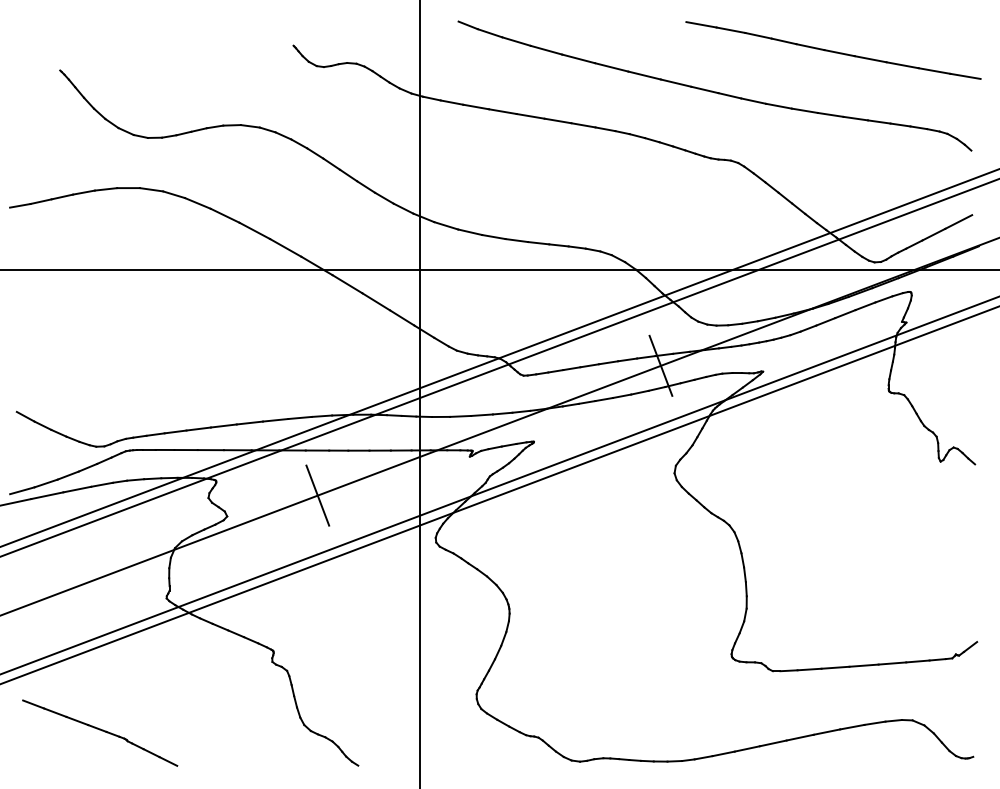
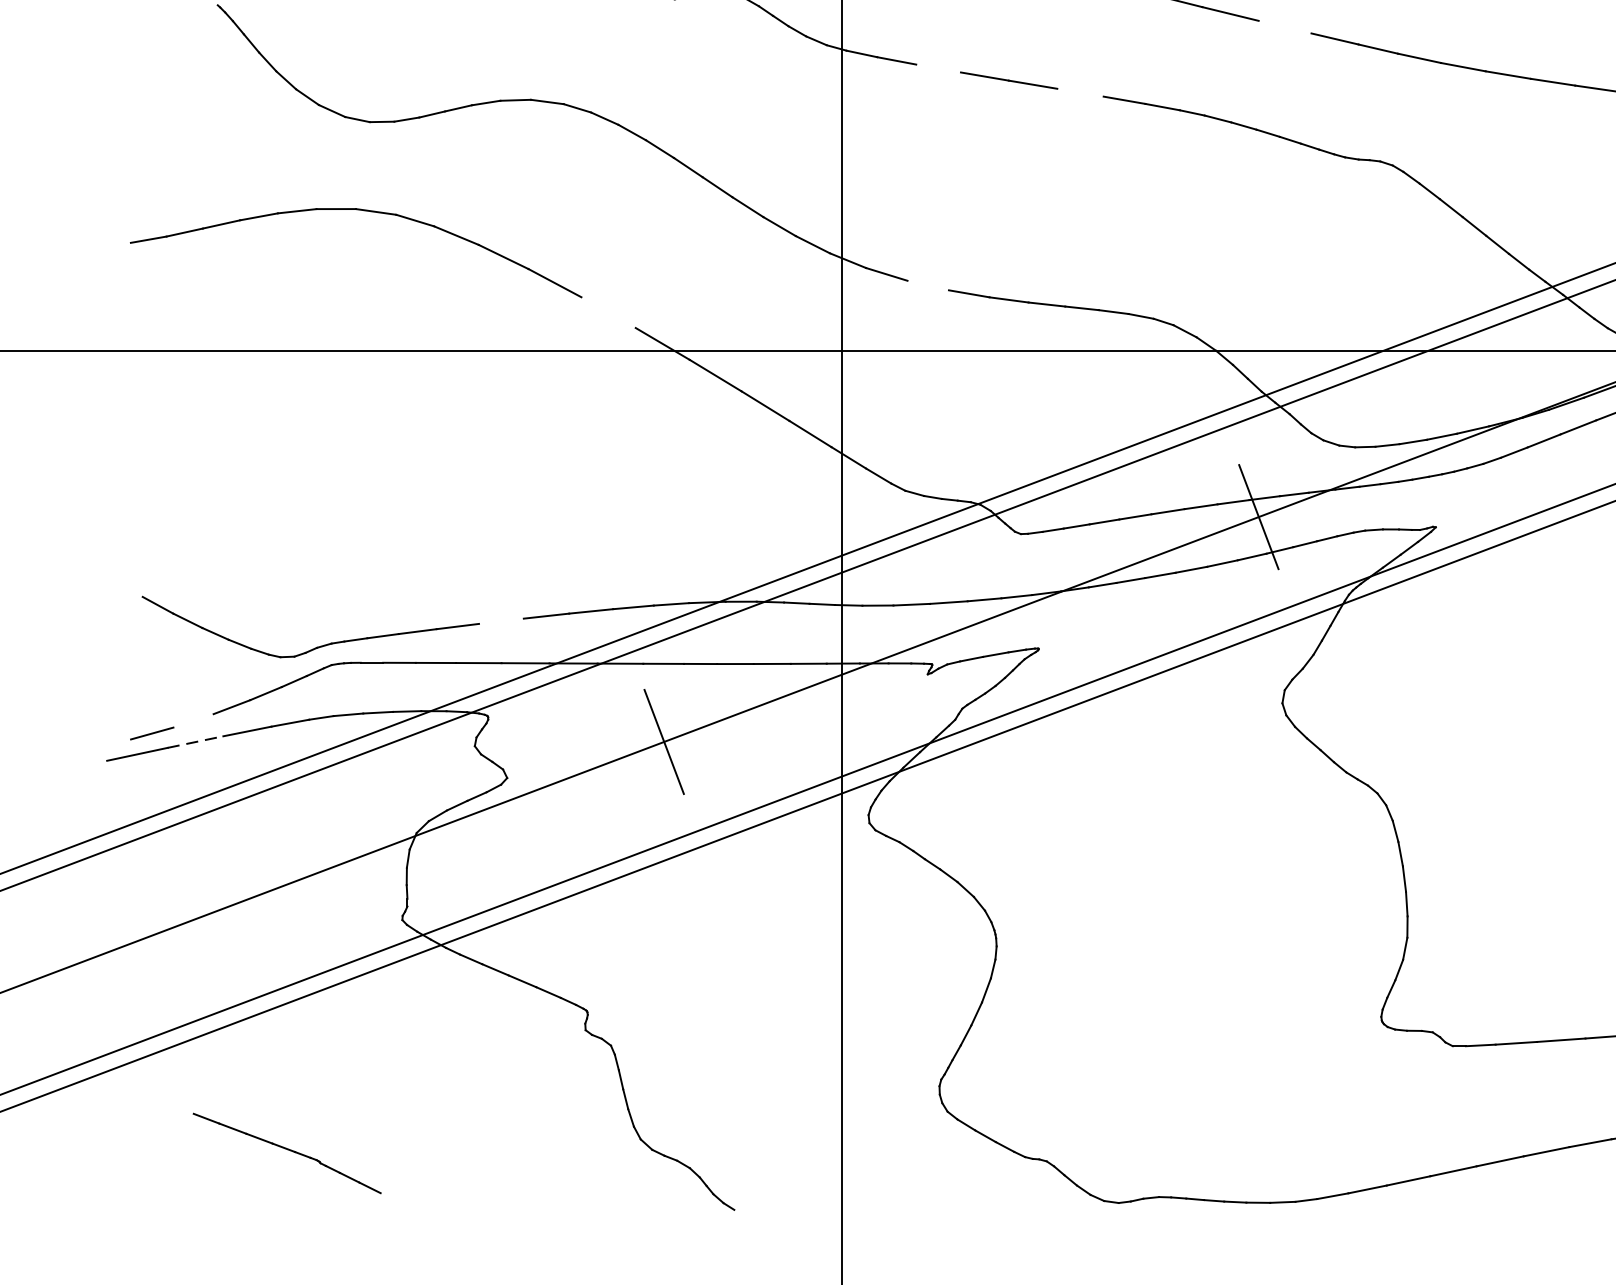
line: (675, 82) -> (1284, 26), removed
line: (476, 106) -> (939, 67), removed
line: (557, 120) -> (1079, 91), removed
line: (470, 232) -> (928, 285), removed
line: (285, 247) -> (608, 311), removed
line: (223, 425) -> (500, 620), removed
line: (45, 483) -> (192, 720), removed
line: (47, 495) -> (195, 741), solid -> dashed
part: (100, 732) -> (287, 1152), size x0.7

